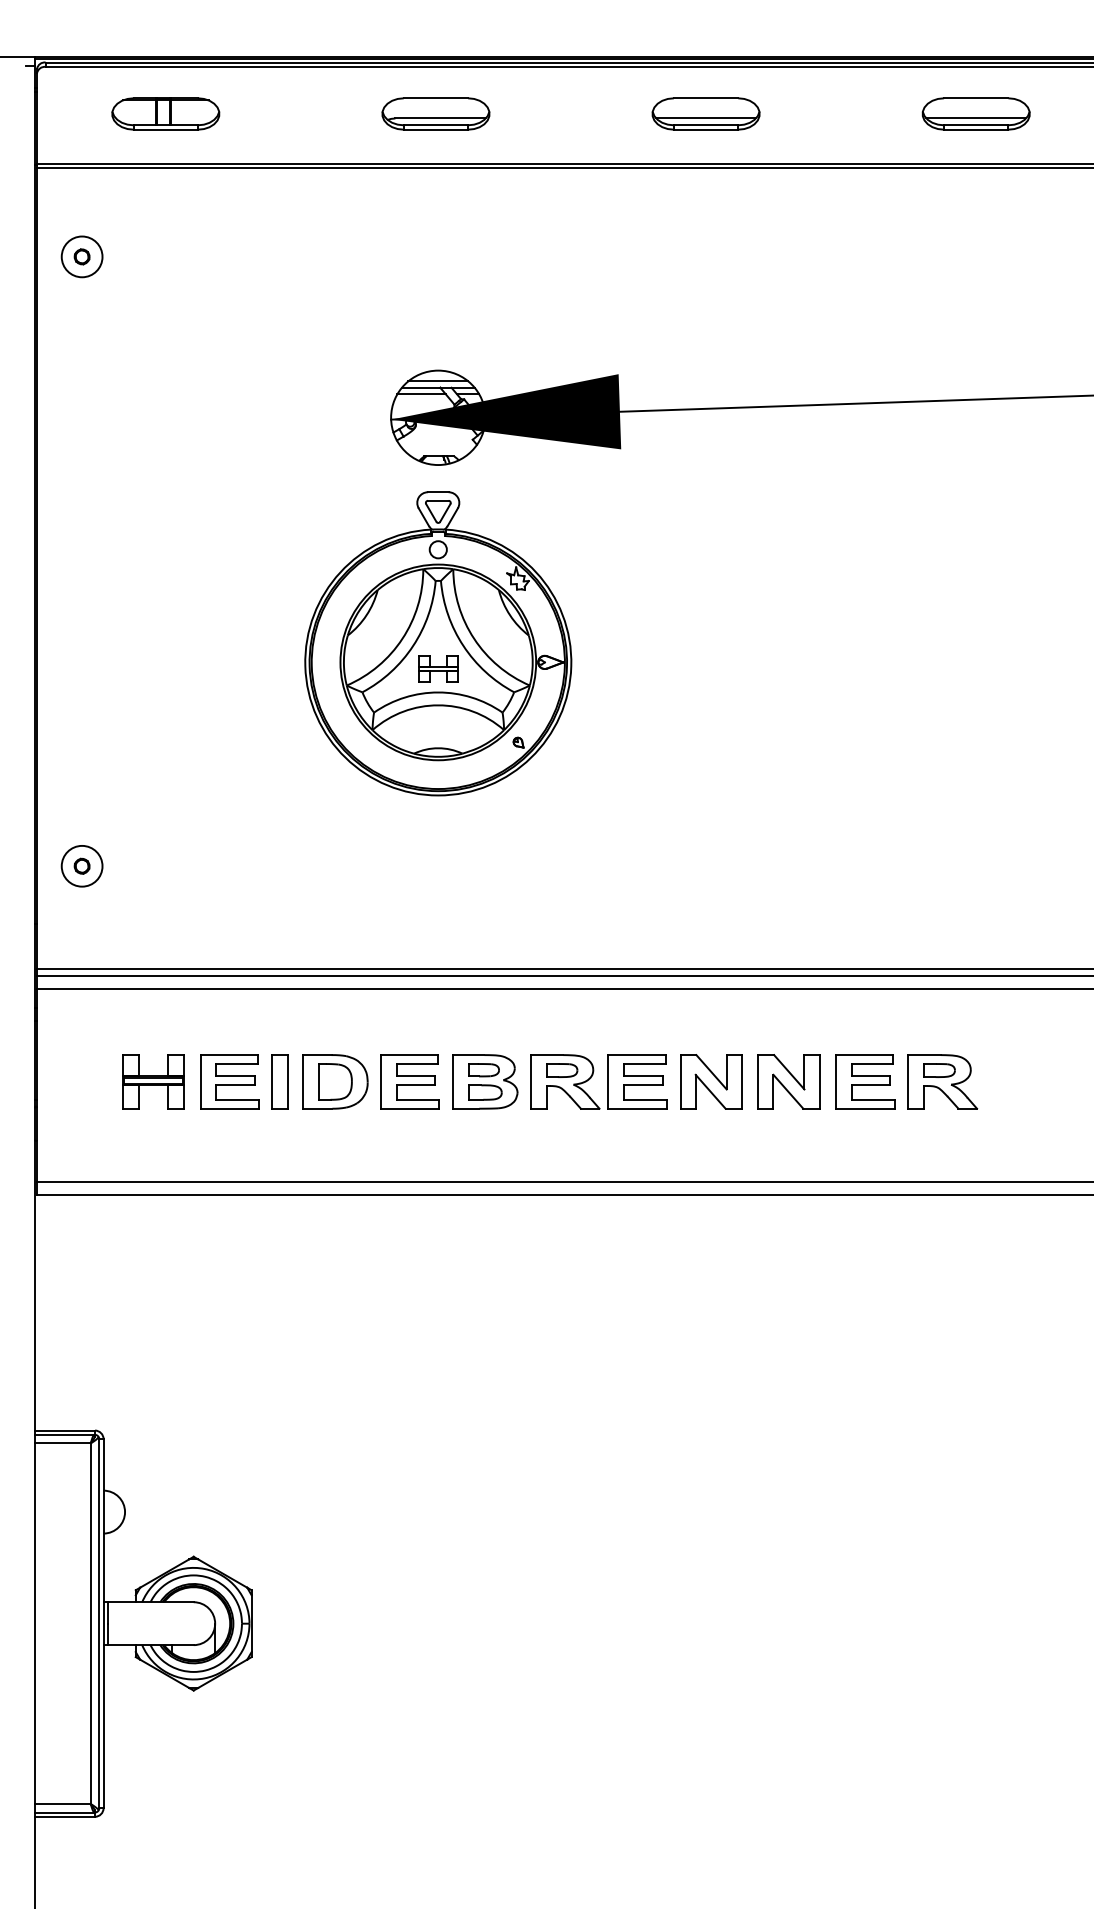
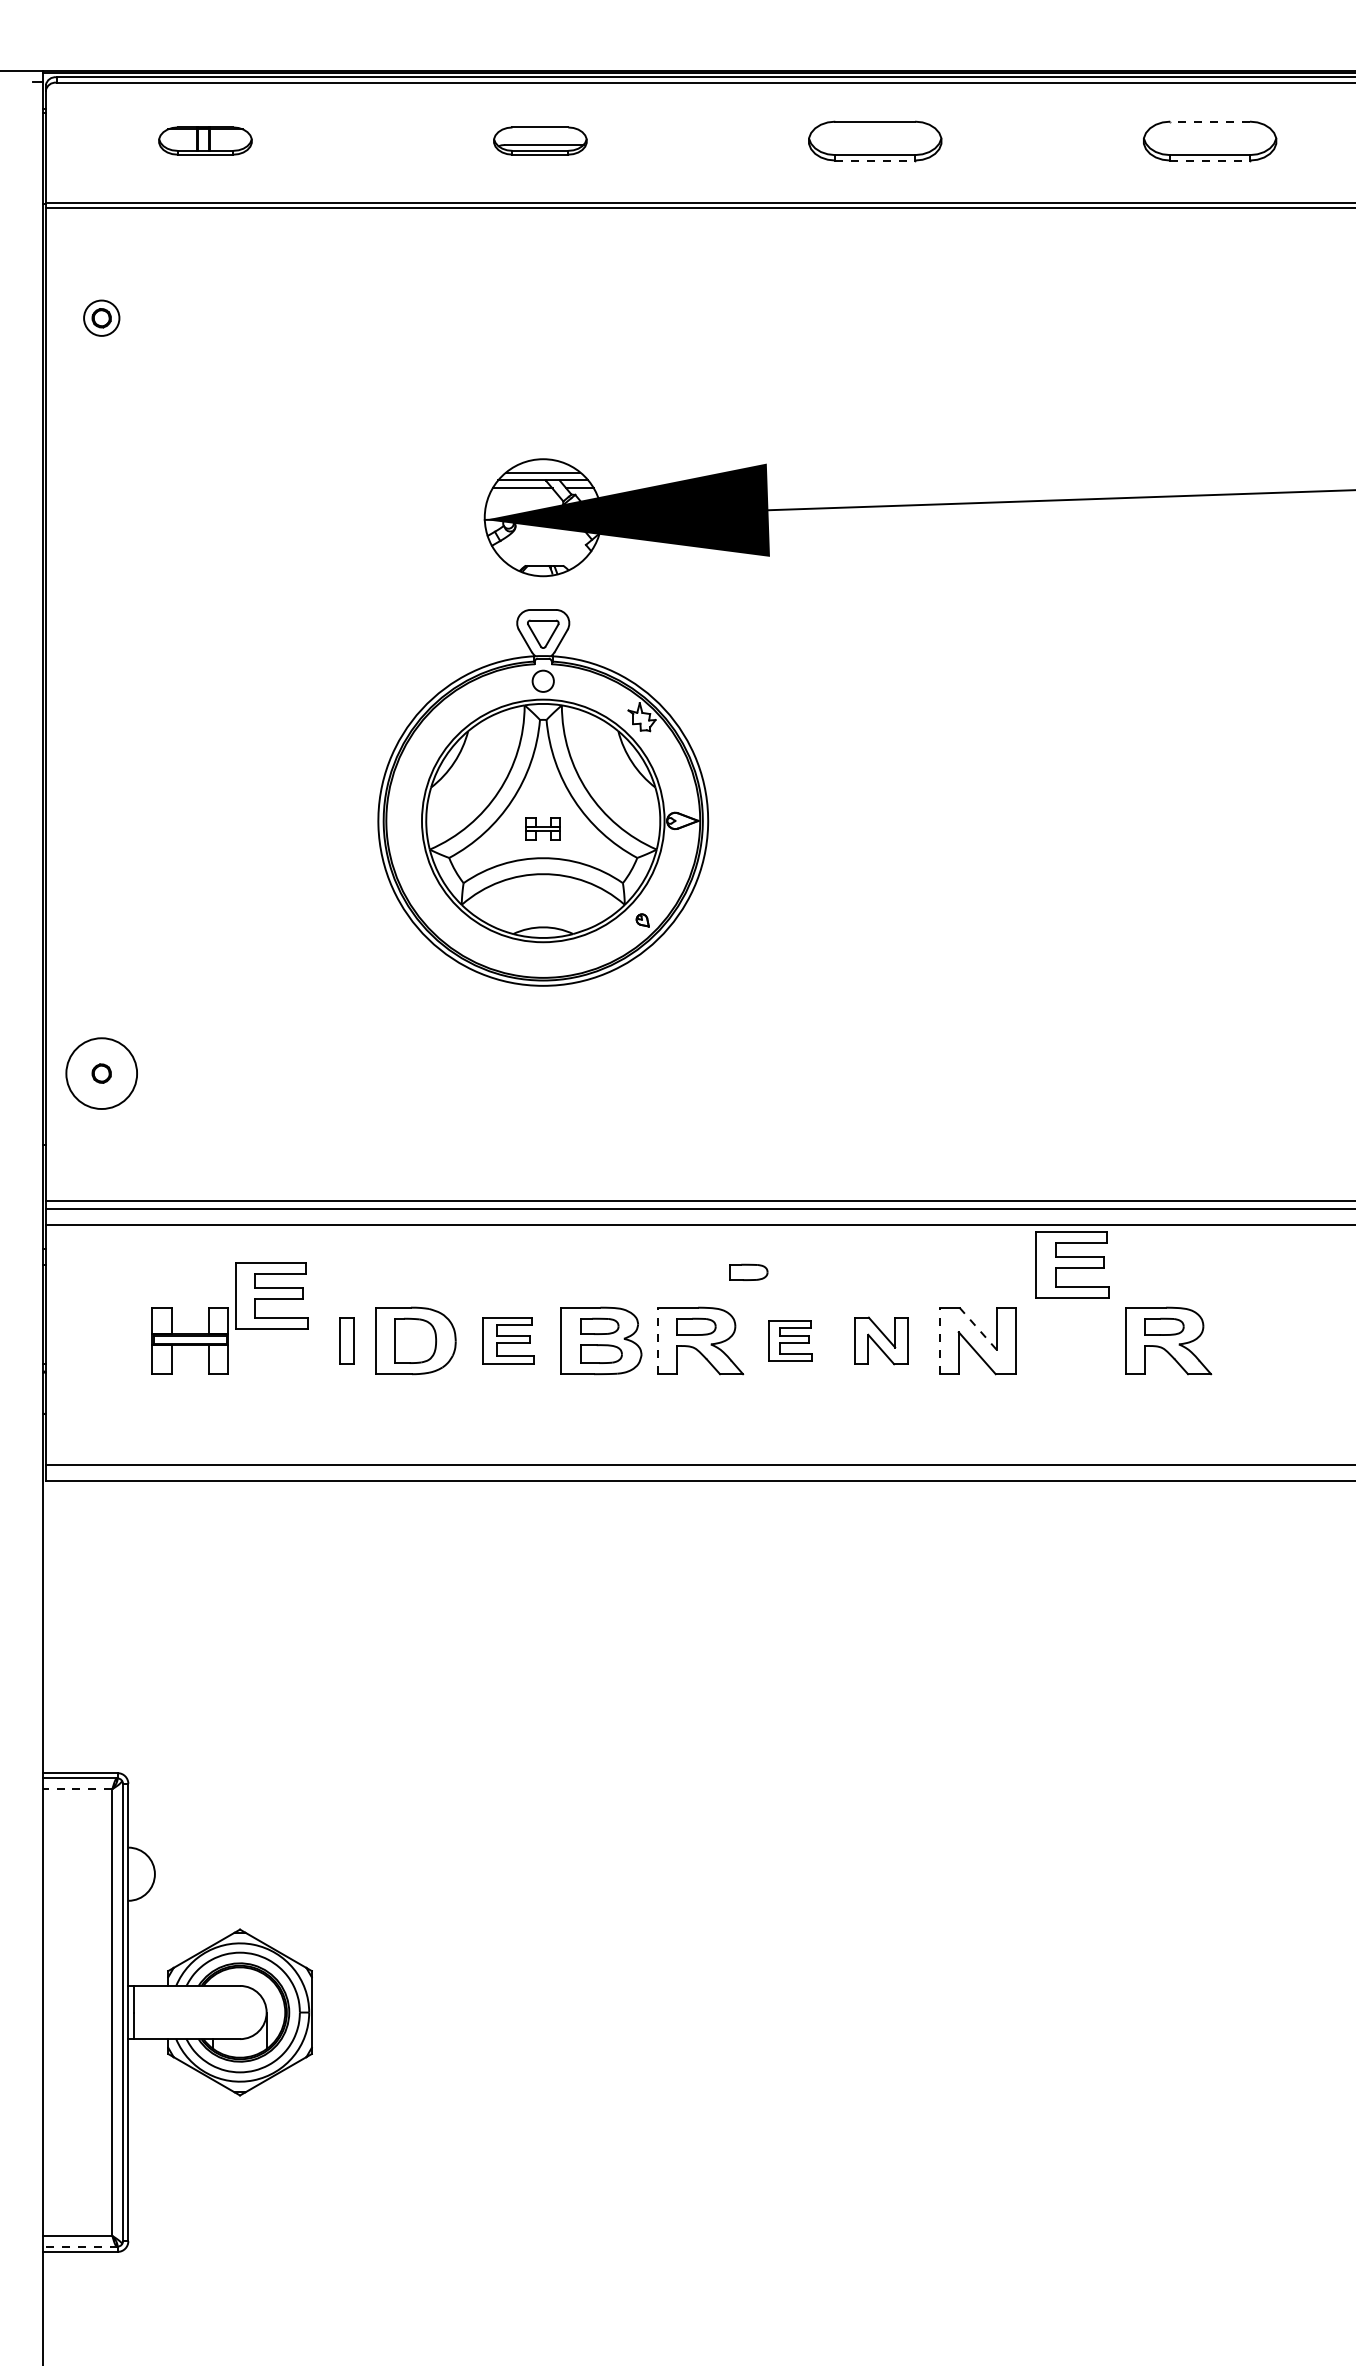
line: (976, 98) -> (1210, 121), solid -> dashed
part: (165, 113) -> (205, 140), size x0.7
part: (436, 113) -> (540, 140), size x0.7
line: (706, 118) -> (875, 146), removed
line: (975, 118) -> (1209, 146), removed
line: (706, 129) -> (875, 160), solid -> dashed
line: (976, 129) -> (1210, 160), solid -> dashed
circle: (81, 256) -> (101, 317), size x0.7
part: (437, 668) -> (542, 828), size x0.7
circle: (81, 866) -> (101, 1073), size x1.4
part: (603, 1025) -> (748, 1271), added
line: (789, 1072) -> (978, 1329), solid -> dashed
part: (229, 1081) -> (271, 1295), moved
part: (279, 1081) -> (346, 1340), size x0.7
part: (409, 1081) -> (507, 1340), size x0.7
line: (530, 1081) -> (657, 1340), solid -> dashed
part: (637, 1081) -> (790, 1340), size x0.6
part: (711, 1081) -> (881, 1340), size x0.7
line: (757, 1081) -> (939, 1340), solid -> dashed
part: (865, 1081) -> (1072, 1264), moved
line: (62, 1443) -> (77, 1789), solid -> dashed
line: (64, 1812) -> (79, 2246), solid -> dashed

